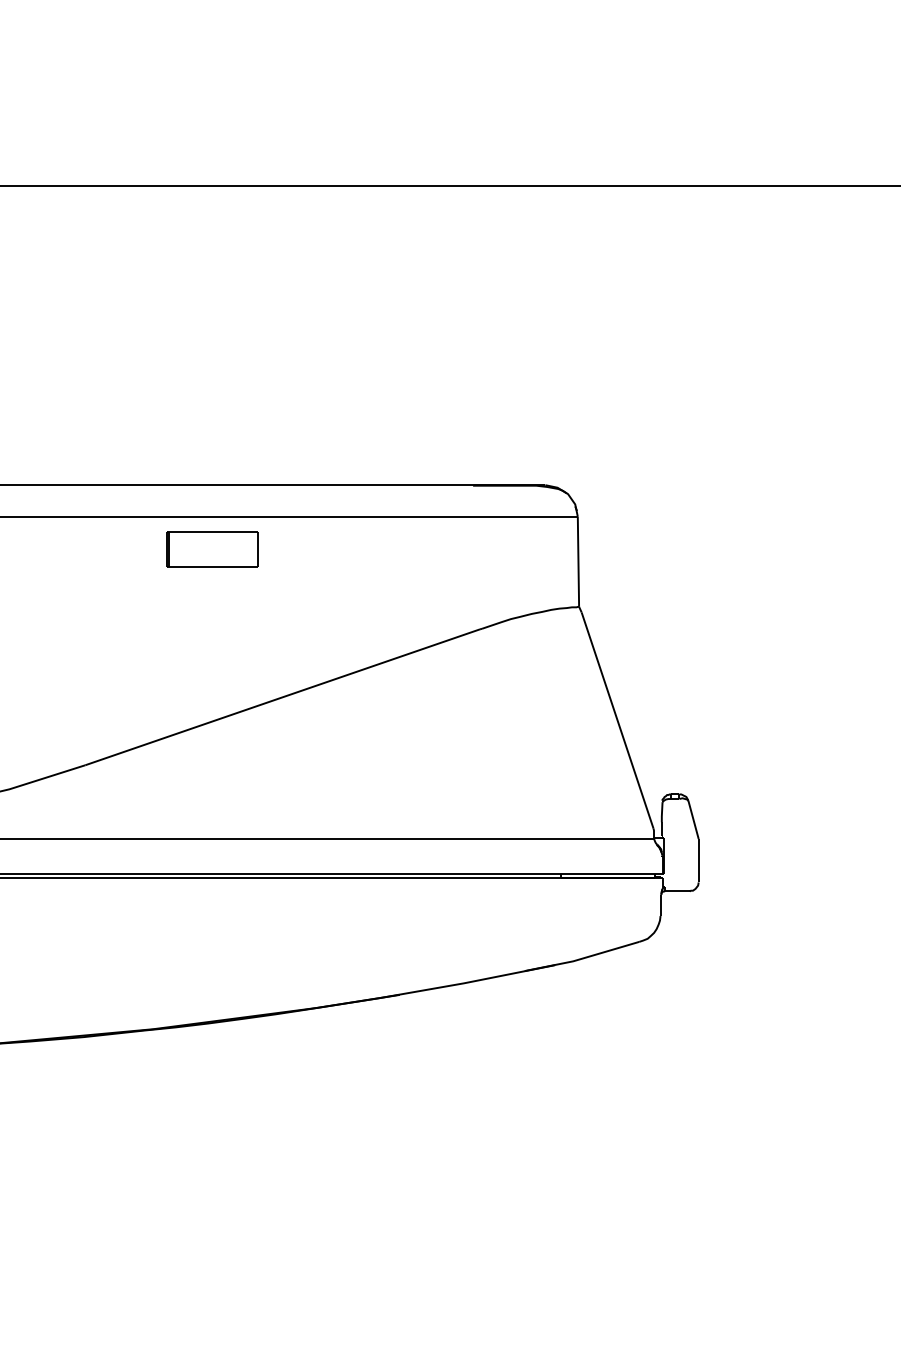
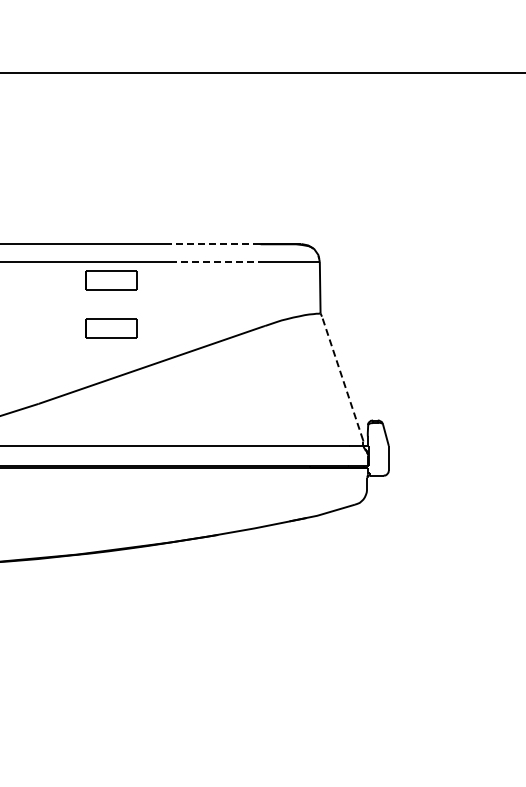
line: (393, 486) -> (214, 244), solid -> dashed
line: (396, 517) -> (216, 262), solid -> dashed
part: (212, 633) -> (111, 328), added
line: (617, 719) -> (342, 377), solid -> dashed

